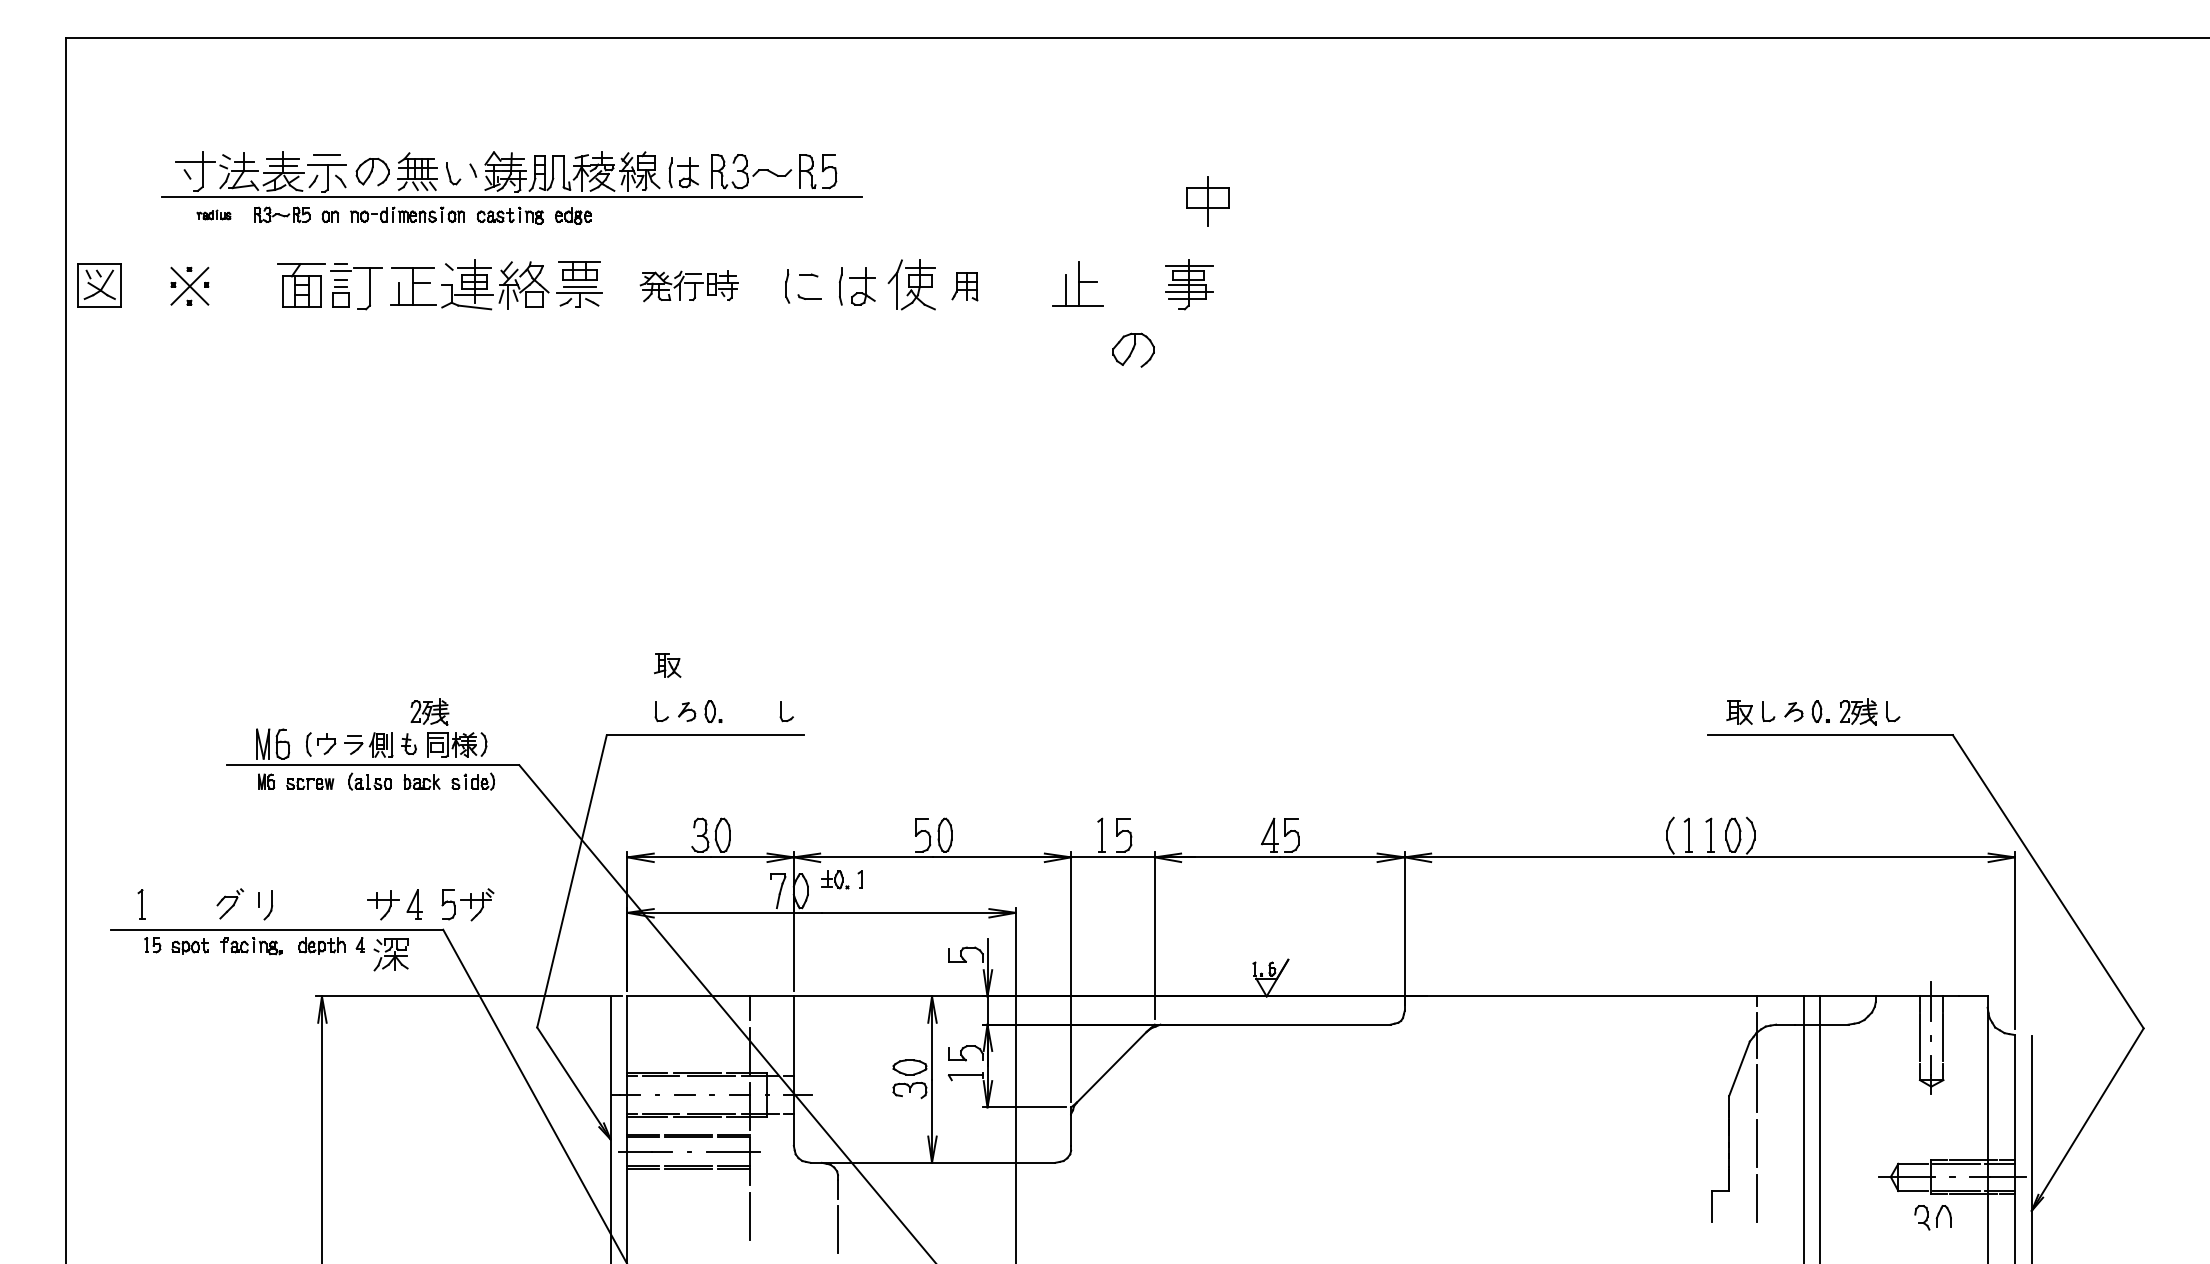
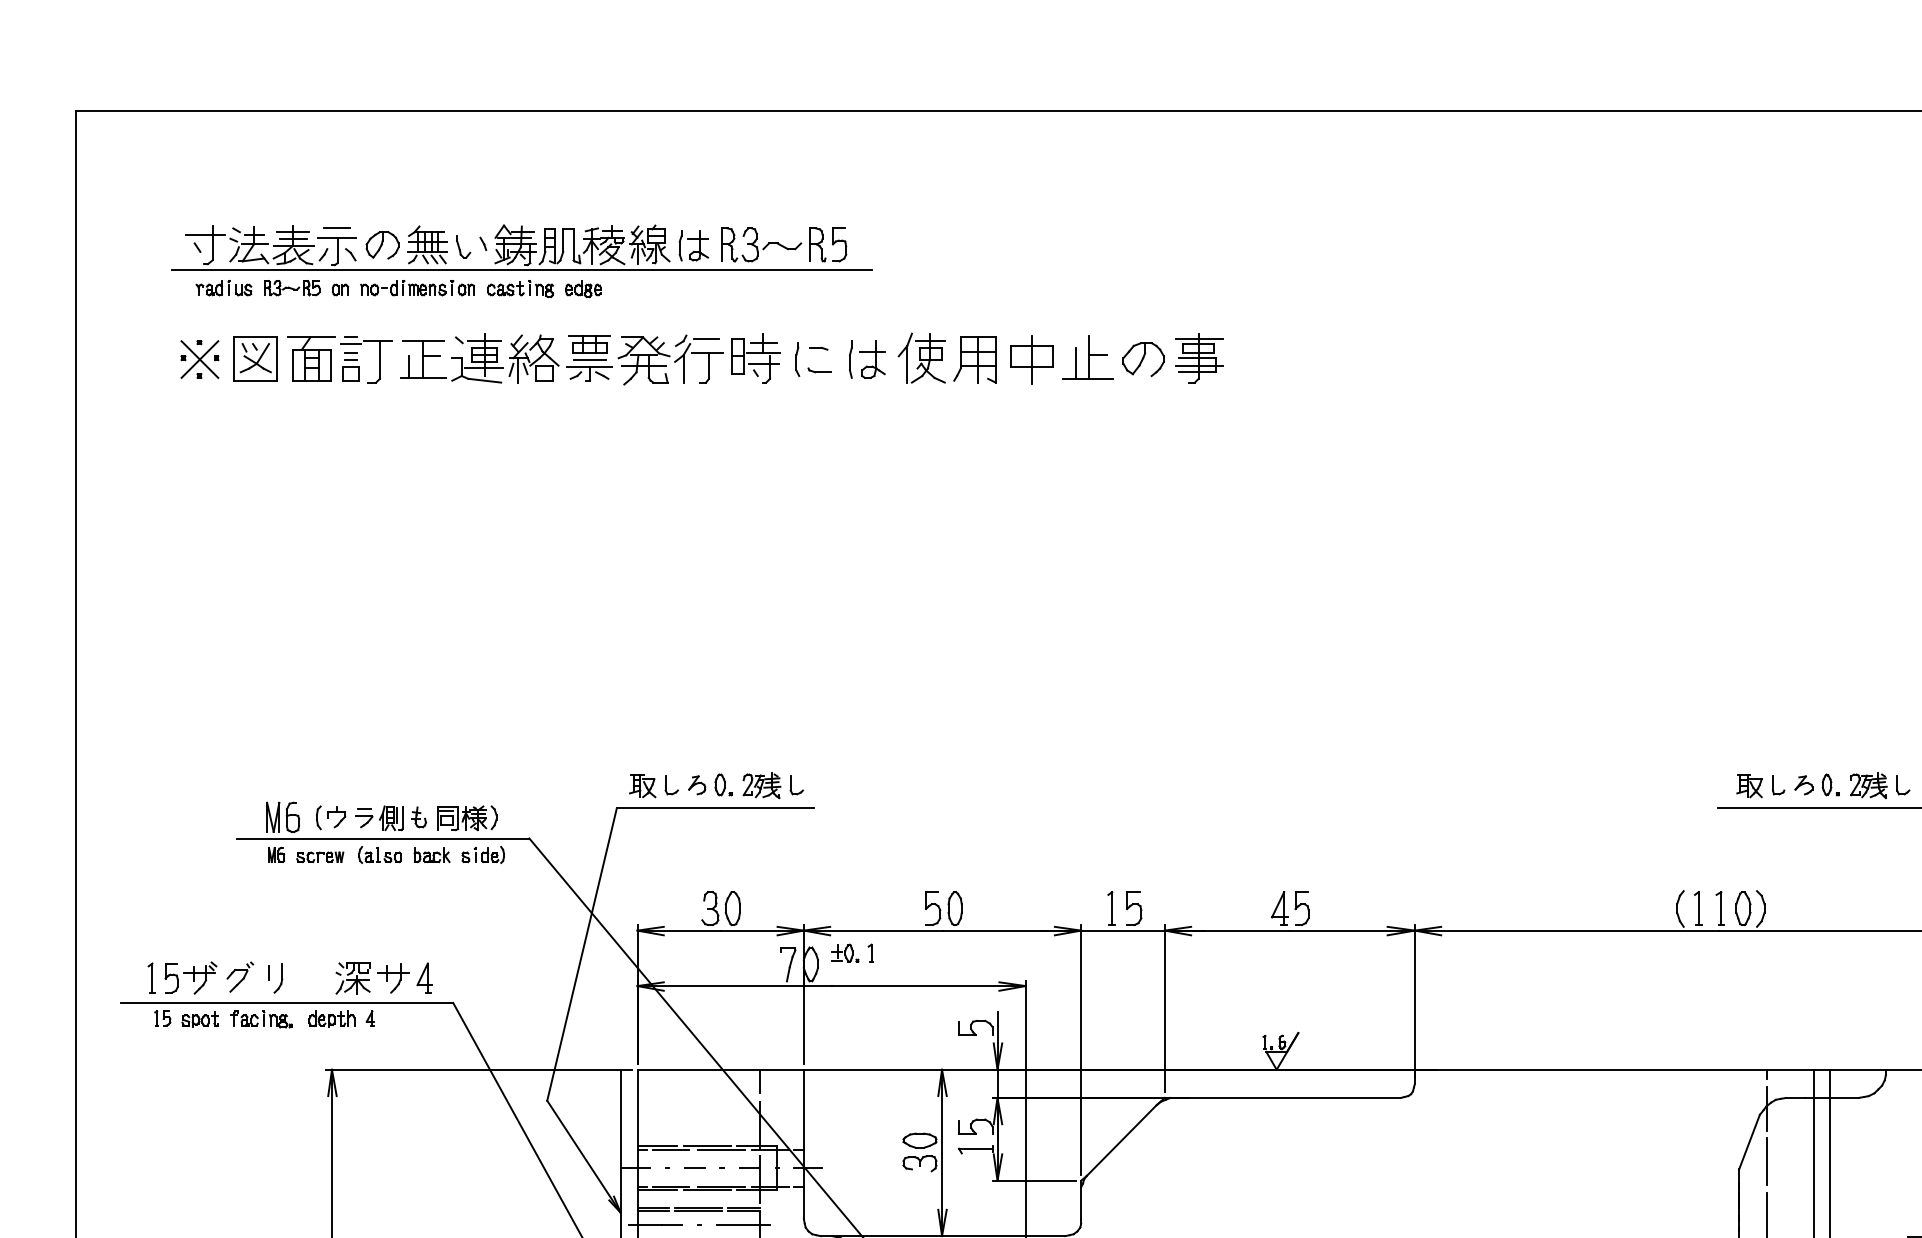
part: (1207, 201) -> (1031, 359), moved
part: (213, 214) -> (223, 287), size x1.67
part: (99, 285) -> (255, 358), moved
part: (688, 285) -> (698, 358), size x1.67
part: (964, 286) -> (974, 359), size x1.67
part: (1133, 349) -> (1143, 358), moved
part: (667, 665) -> (642, 785), moved
part: (429, 711) -> (761, 784), moved
part: (467, 904) -> (190, 977), moved
part: (390, 954) -> (352, 977), moved

